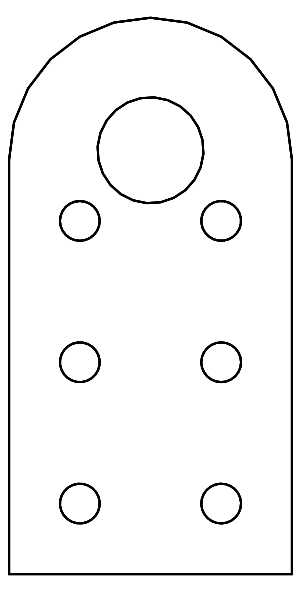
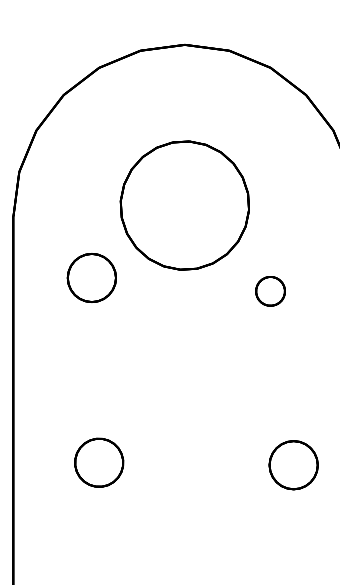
part: (79, 220) -> (91, 277), moved
part: (220, 220) -> (269, 290), size x0.6
part: (220, 362) -> (292, 465), moved

